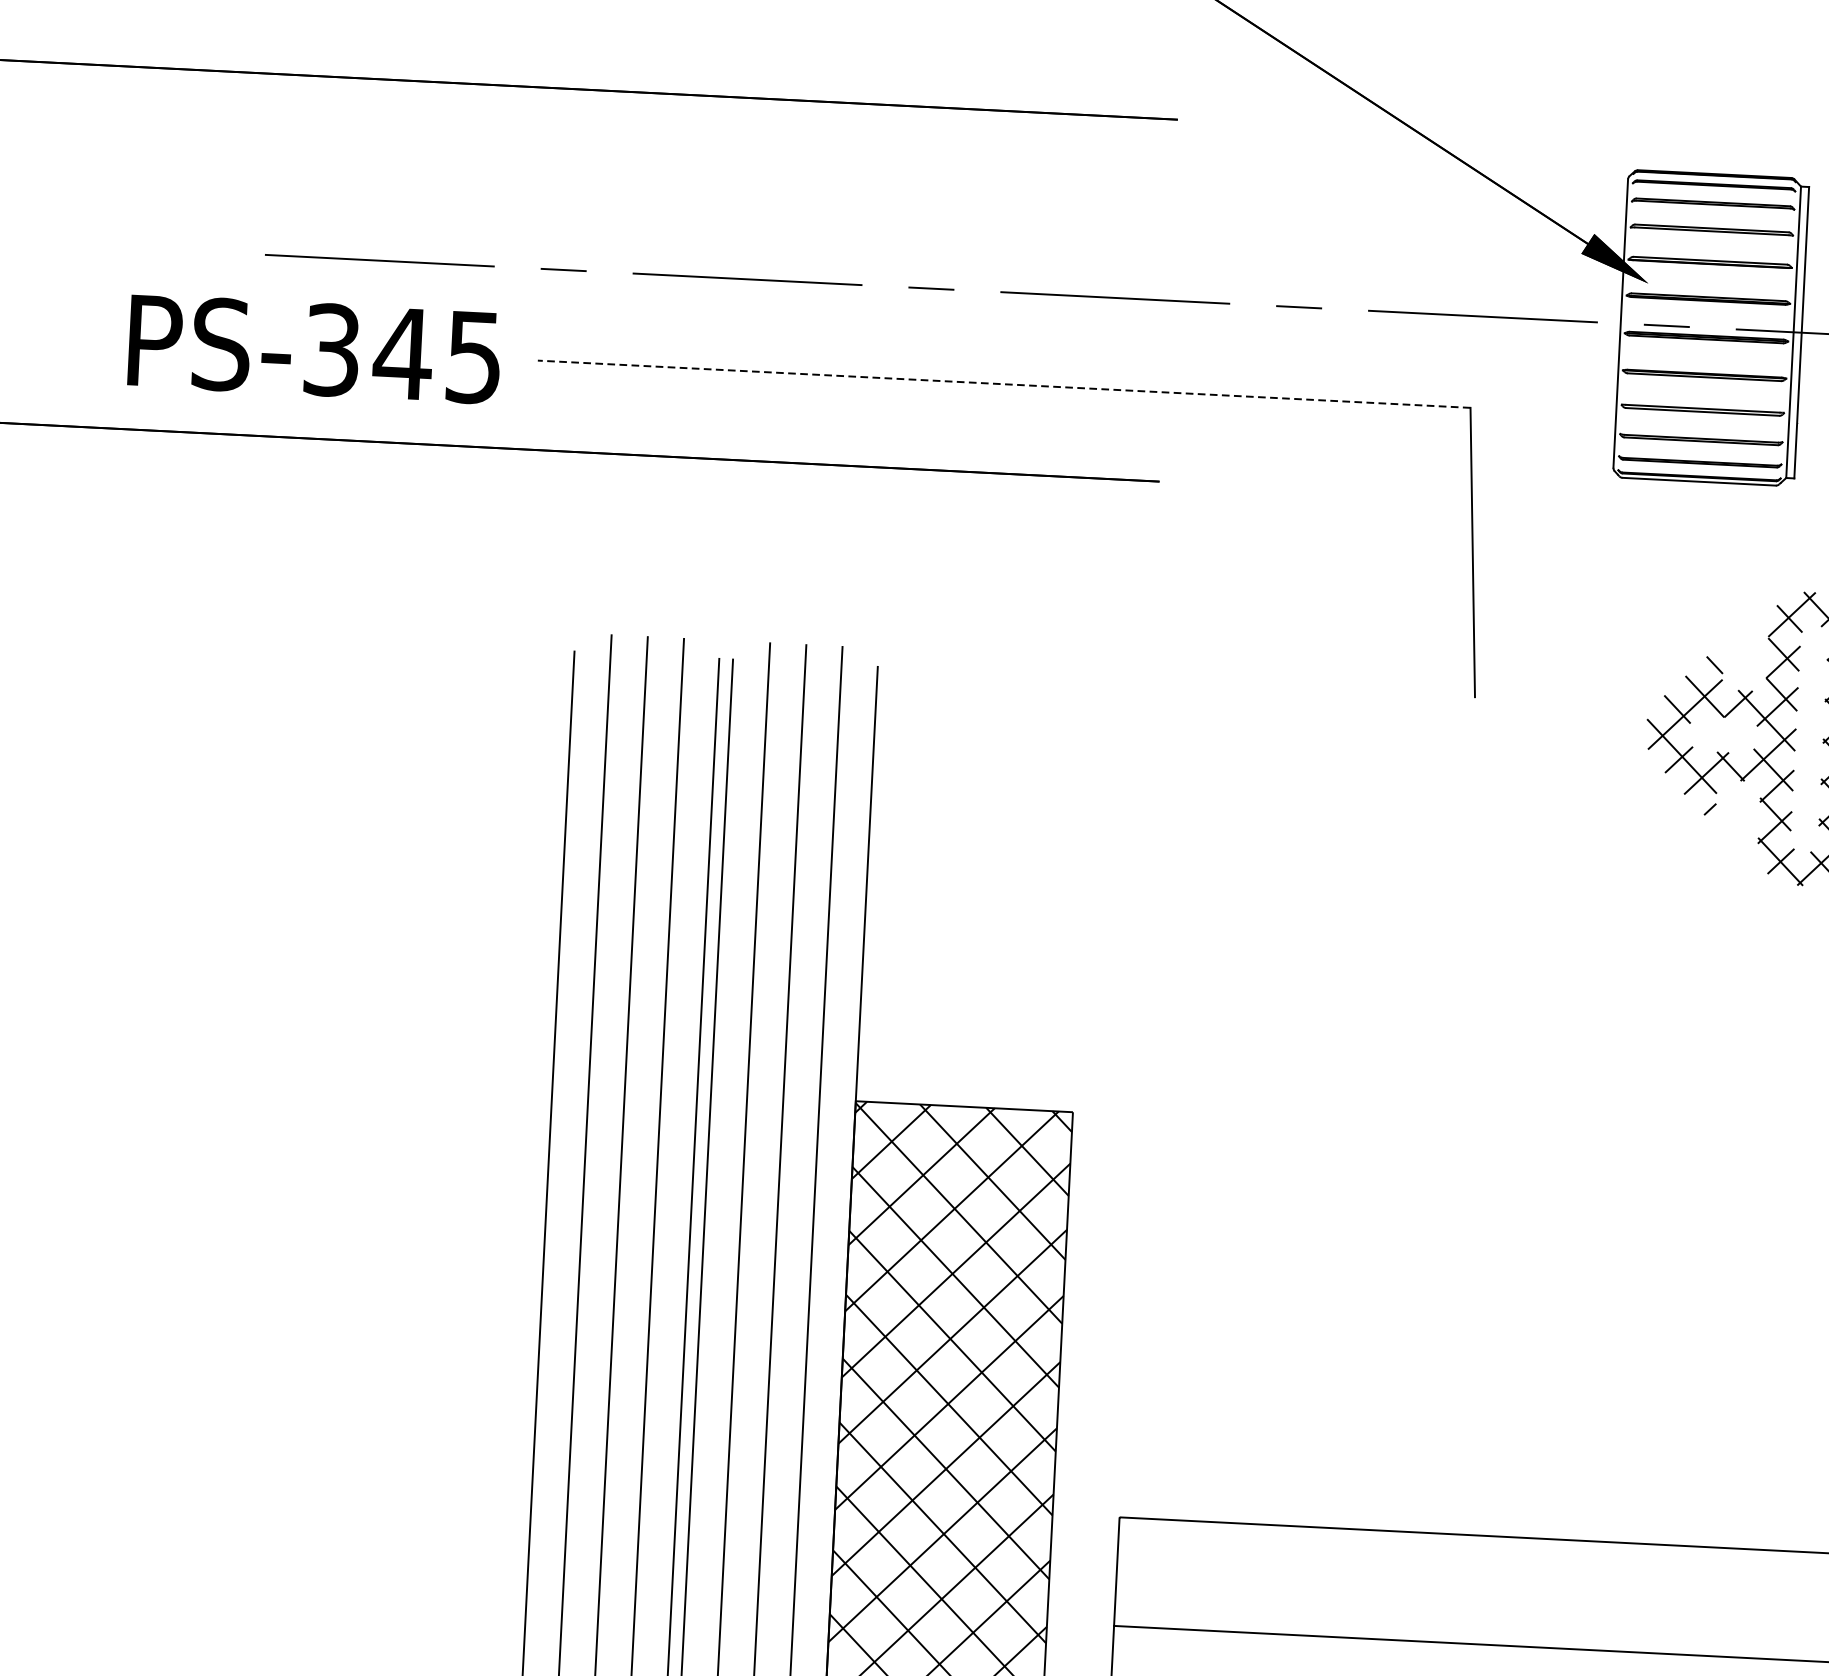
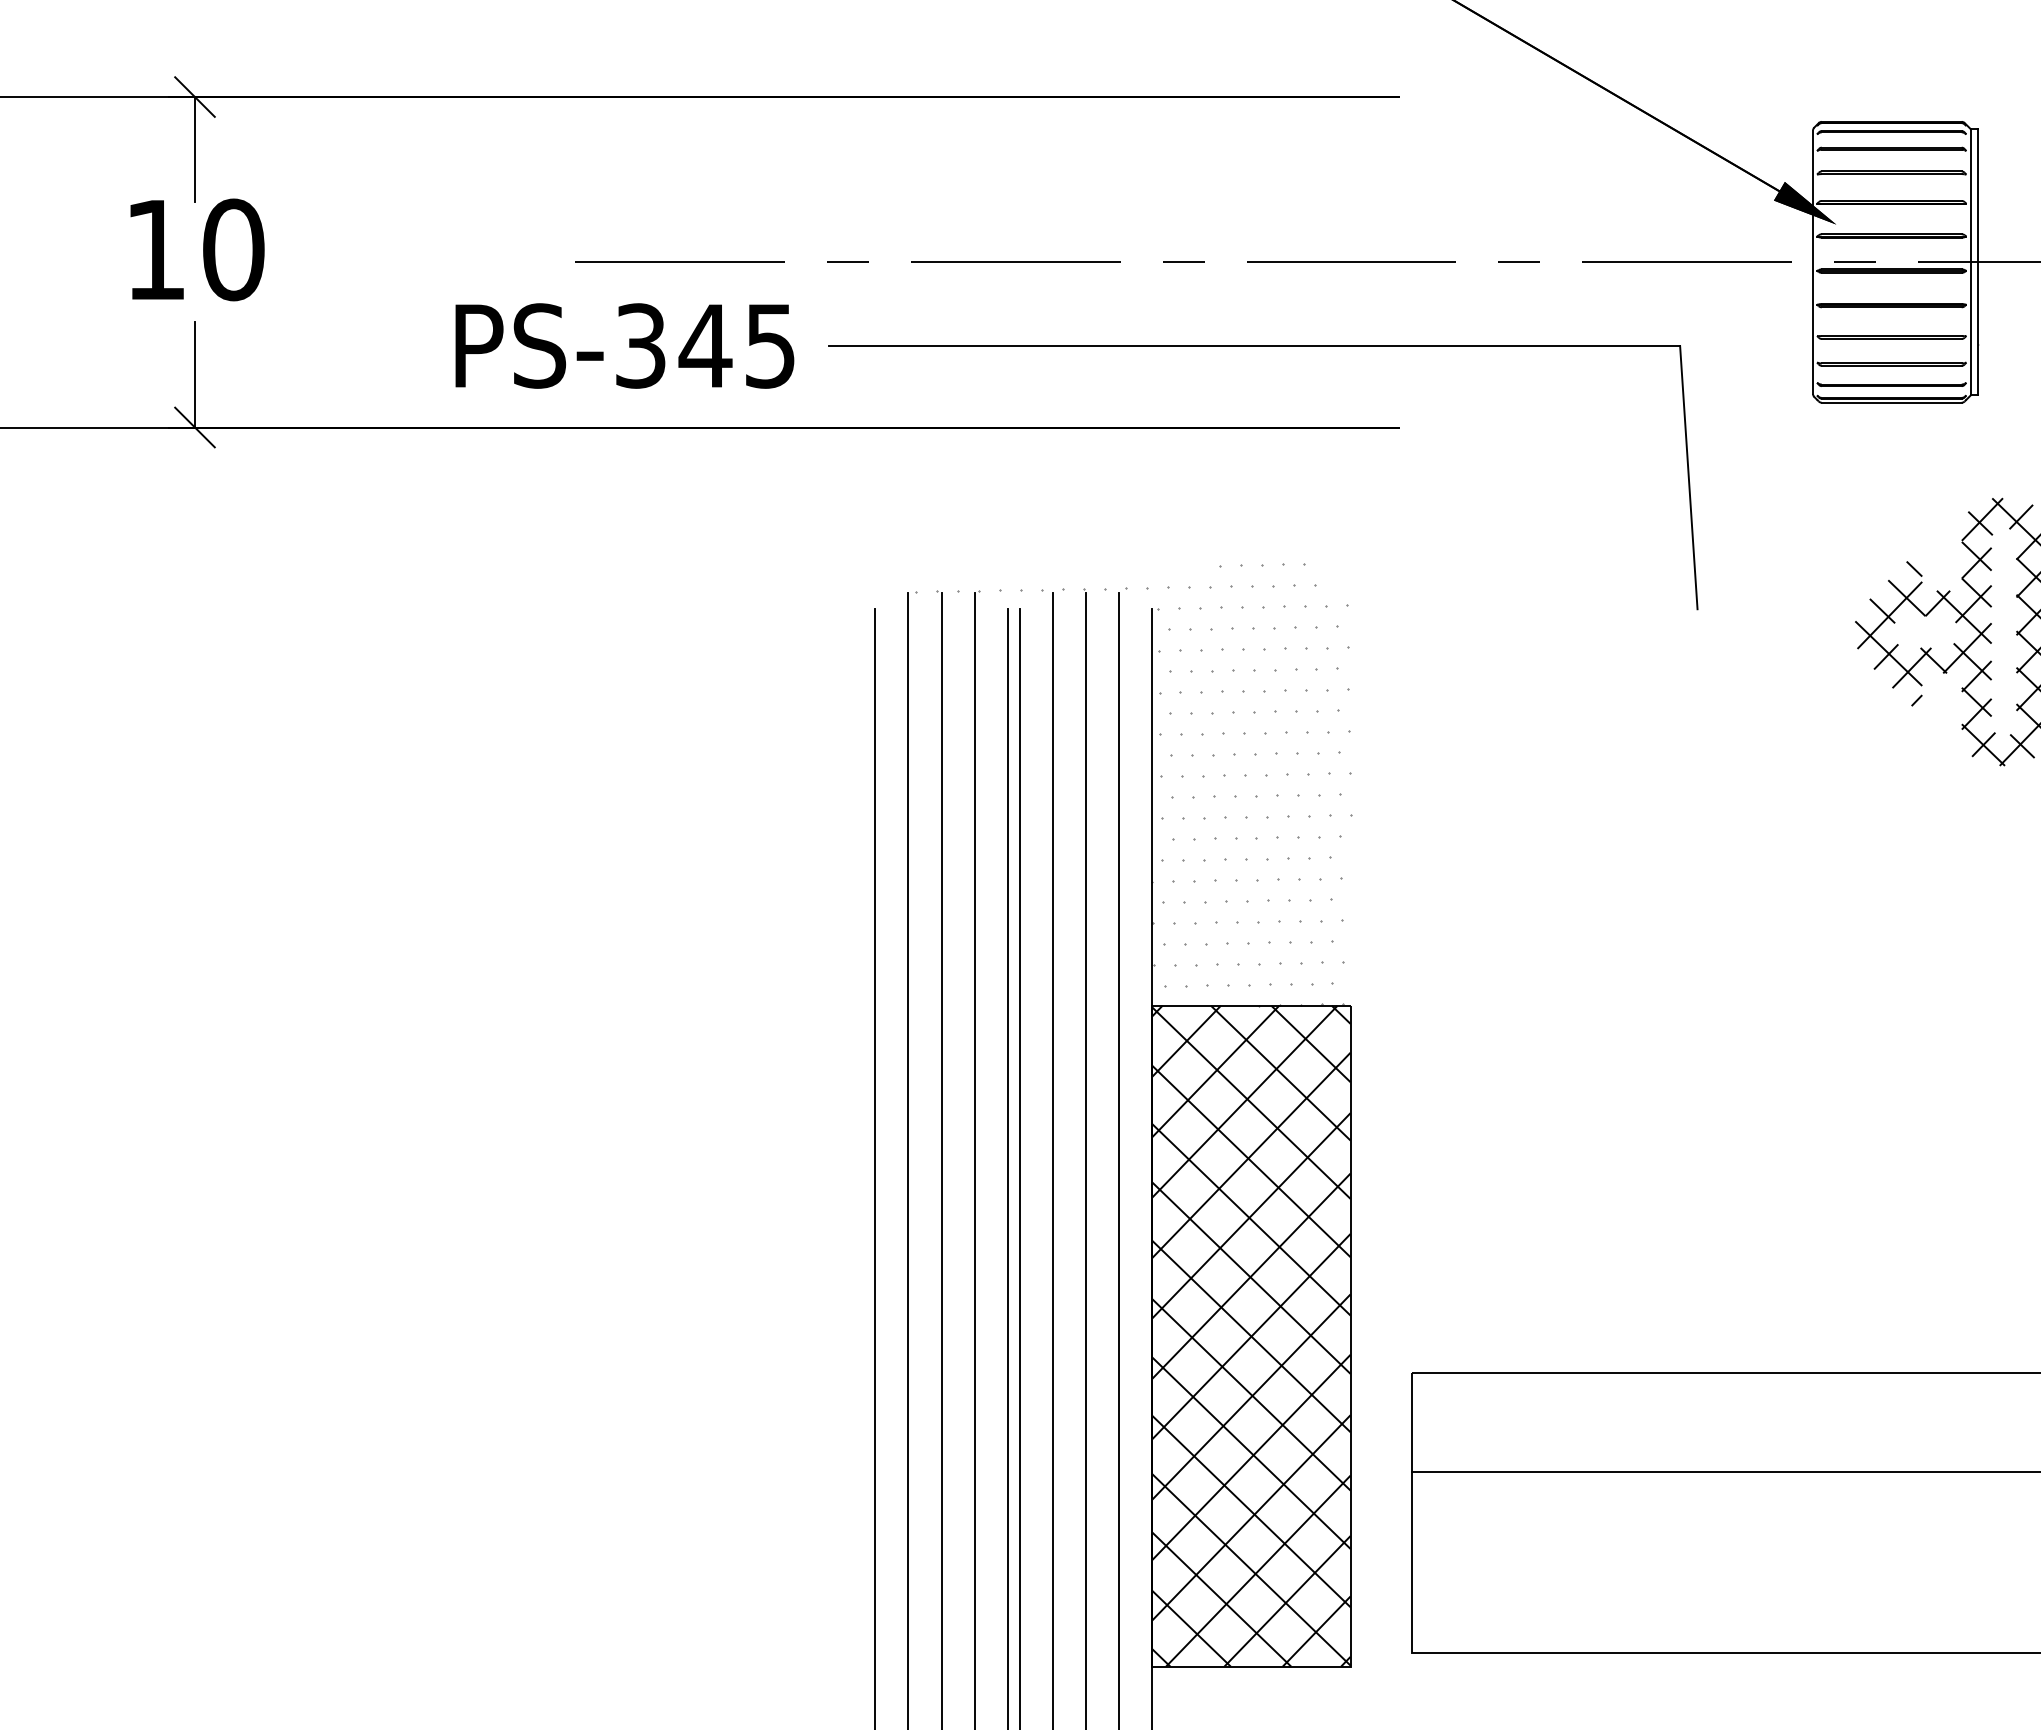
line: (1004, 384) -> (1254, 346), dashed -> solid
hatch: (847, 857) -> (1133, 784), added

